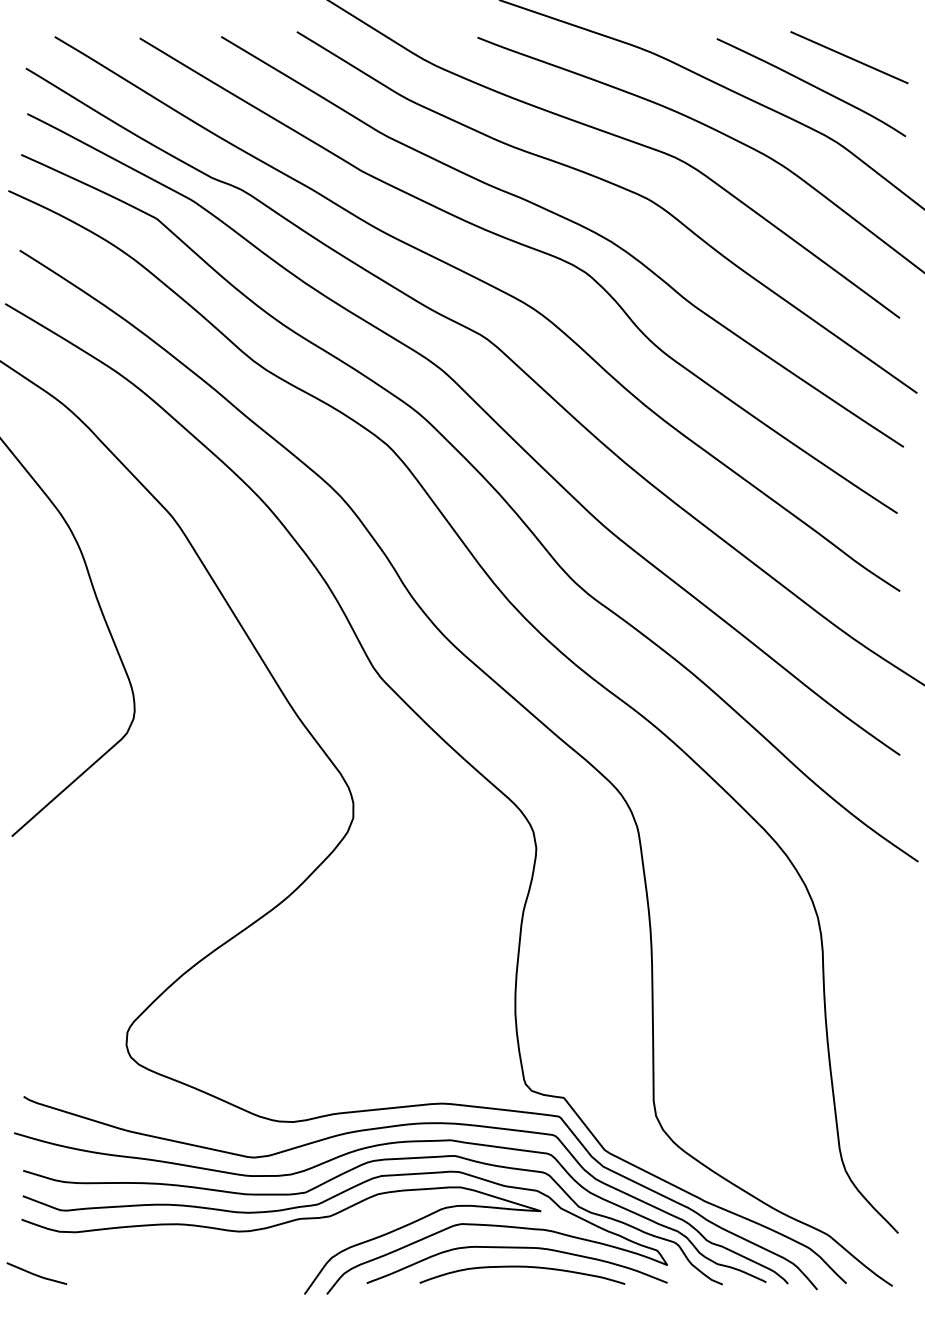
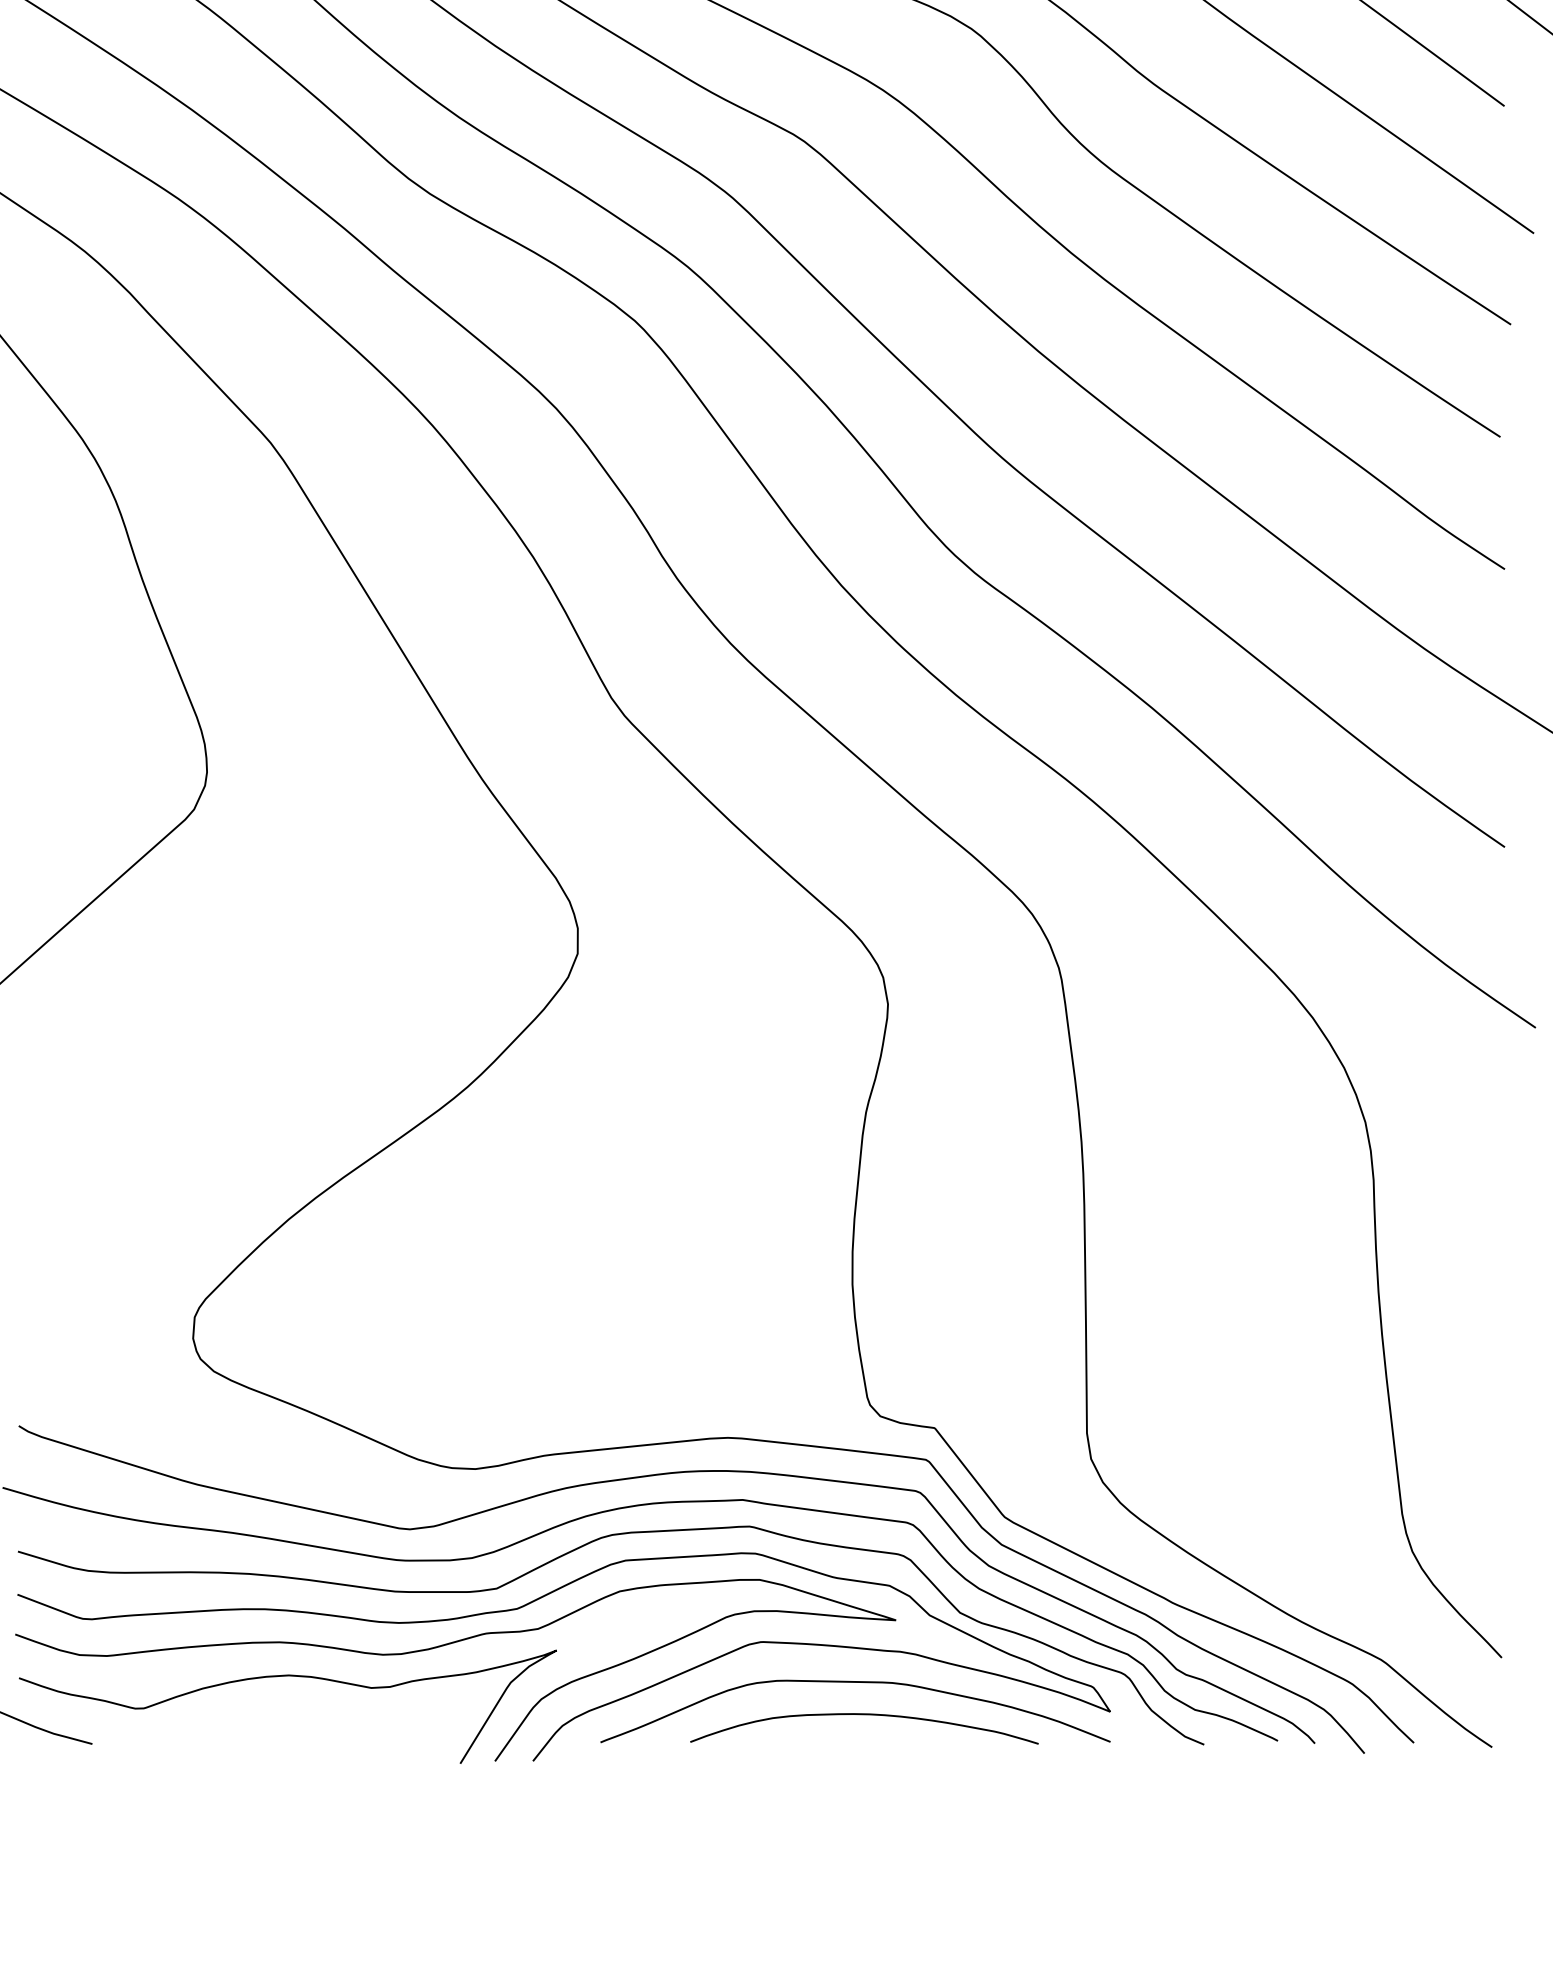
curve: (182, 1244) -> (288, 1676), added

